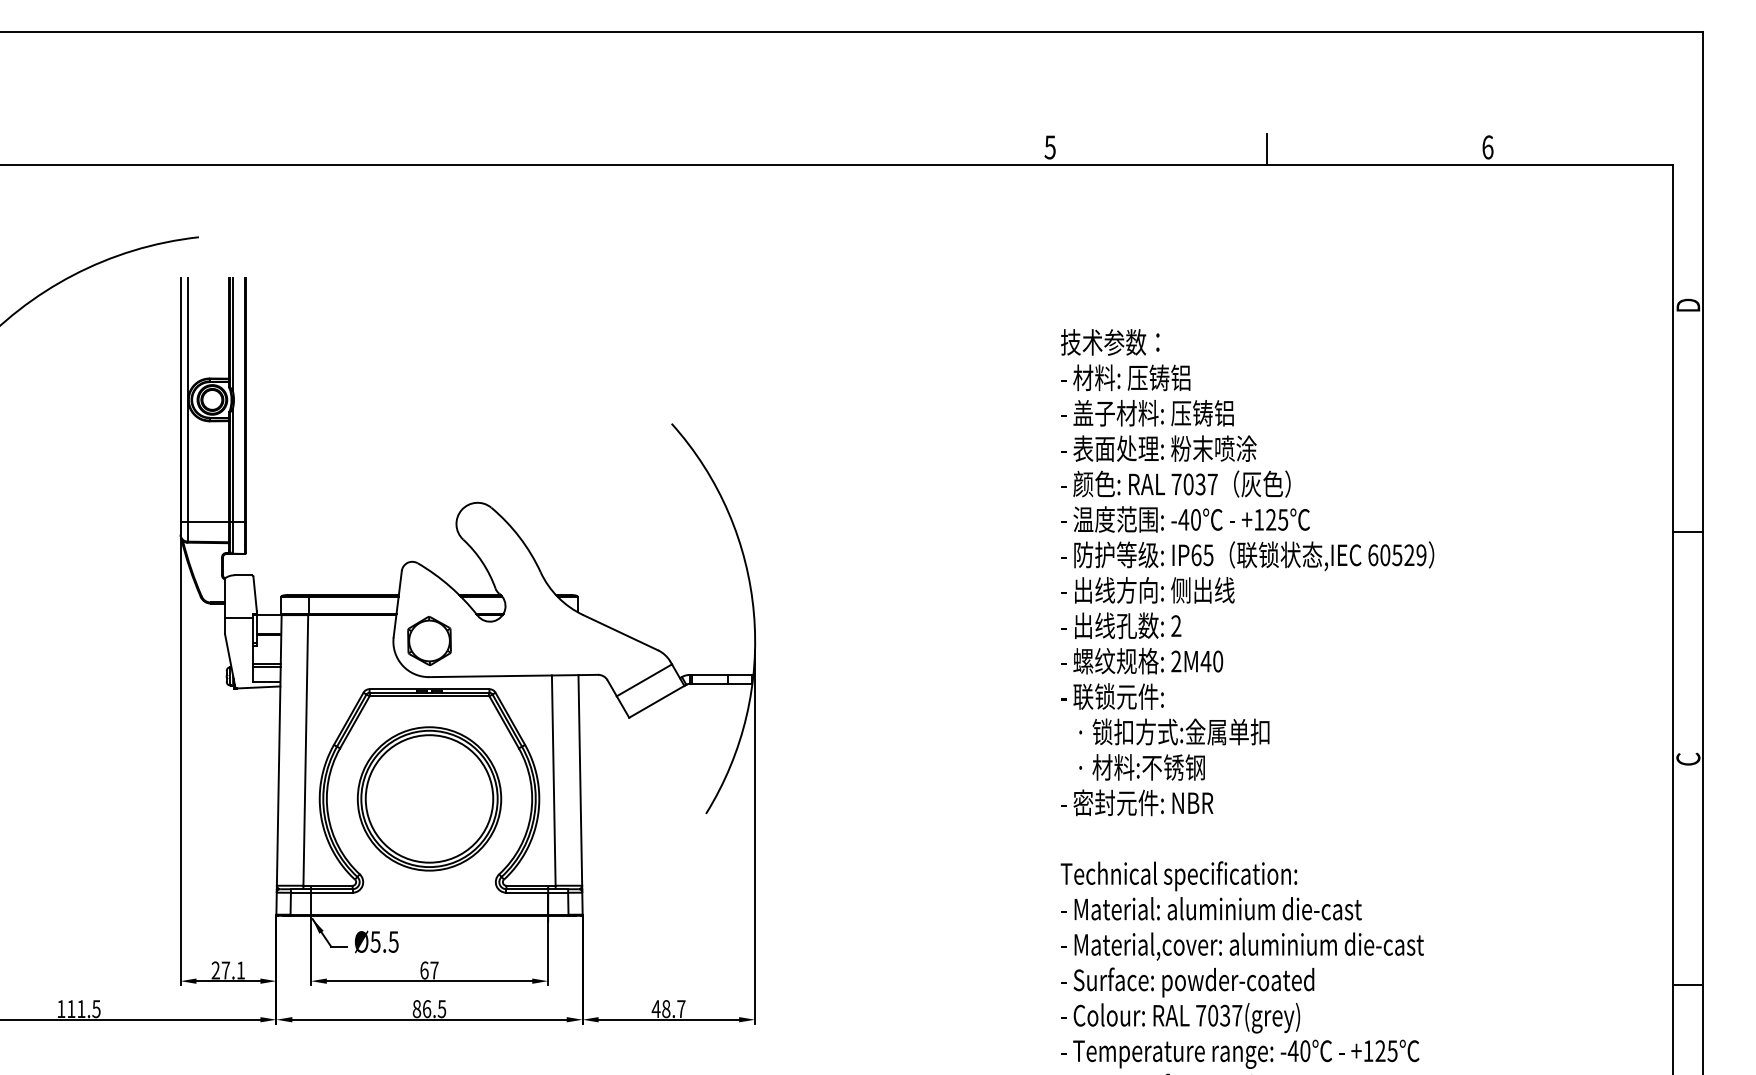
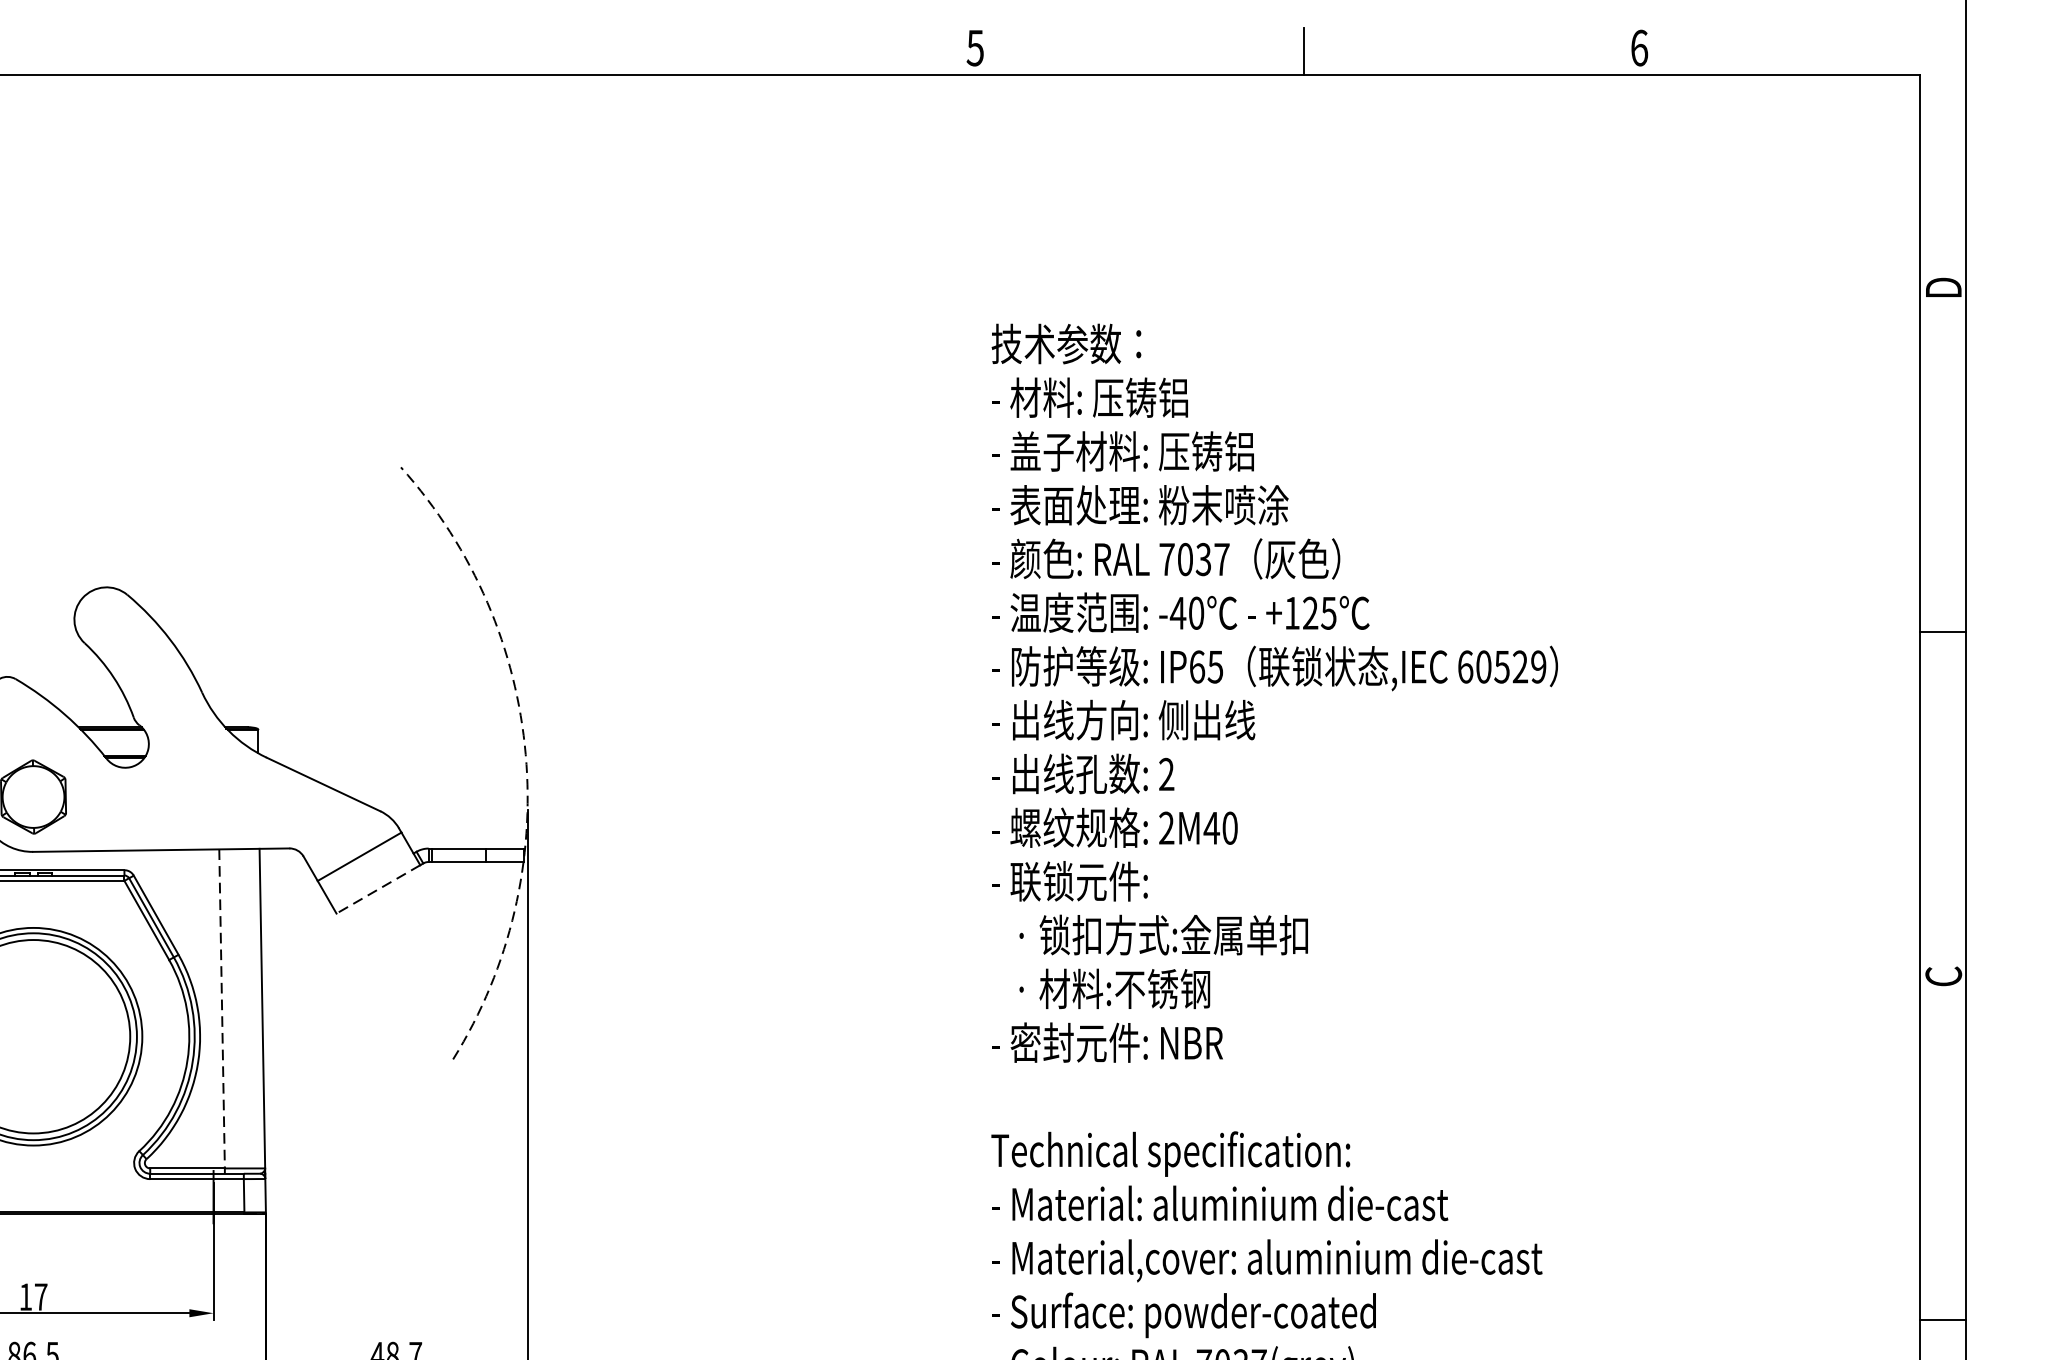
arc: (753, 613) -> (525, 755), solid -> dashed
line: (656, 701) -> (377, 888), solid -> dashed
line: (553, 781) -> (221, 1010), solid -> dashed
text: (424, 970) -> (25, 1297), 67 -> 17

